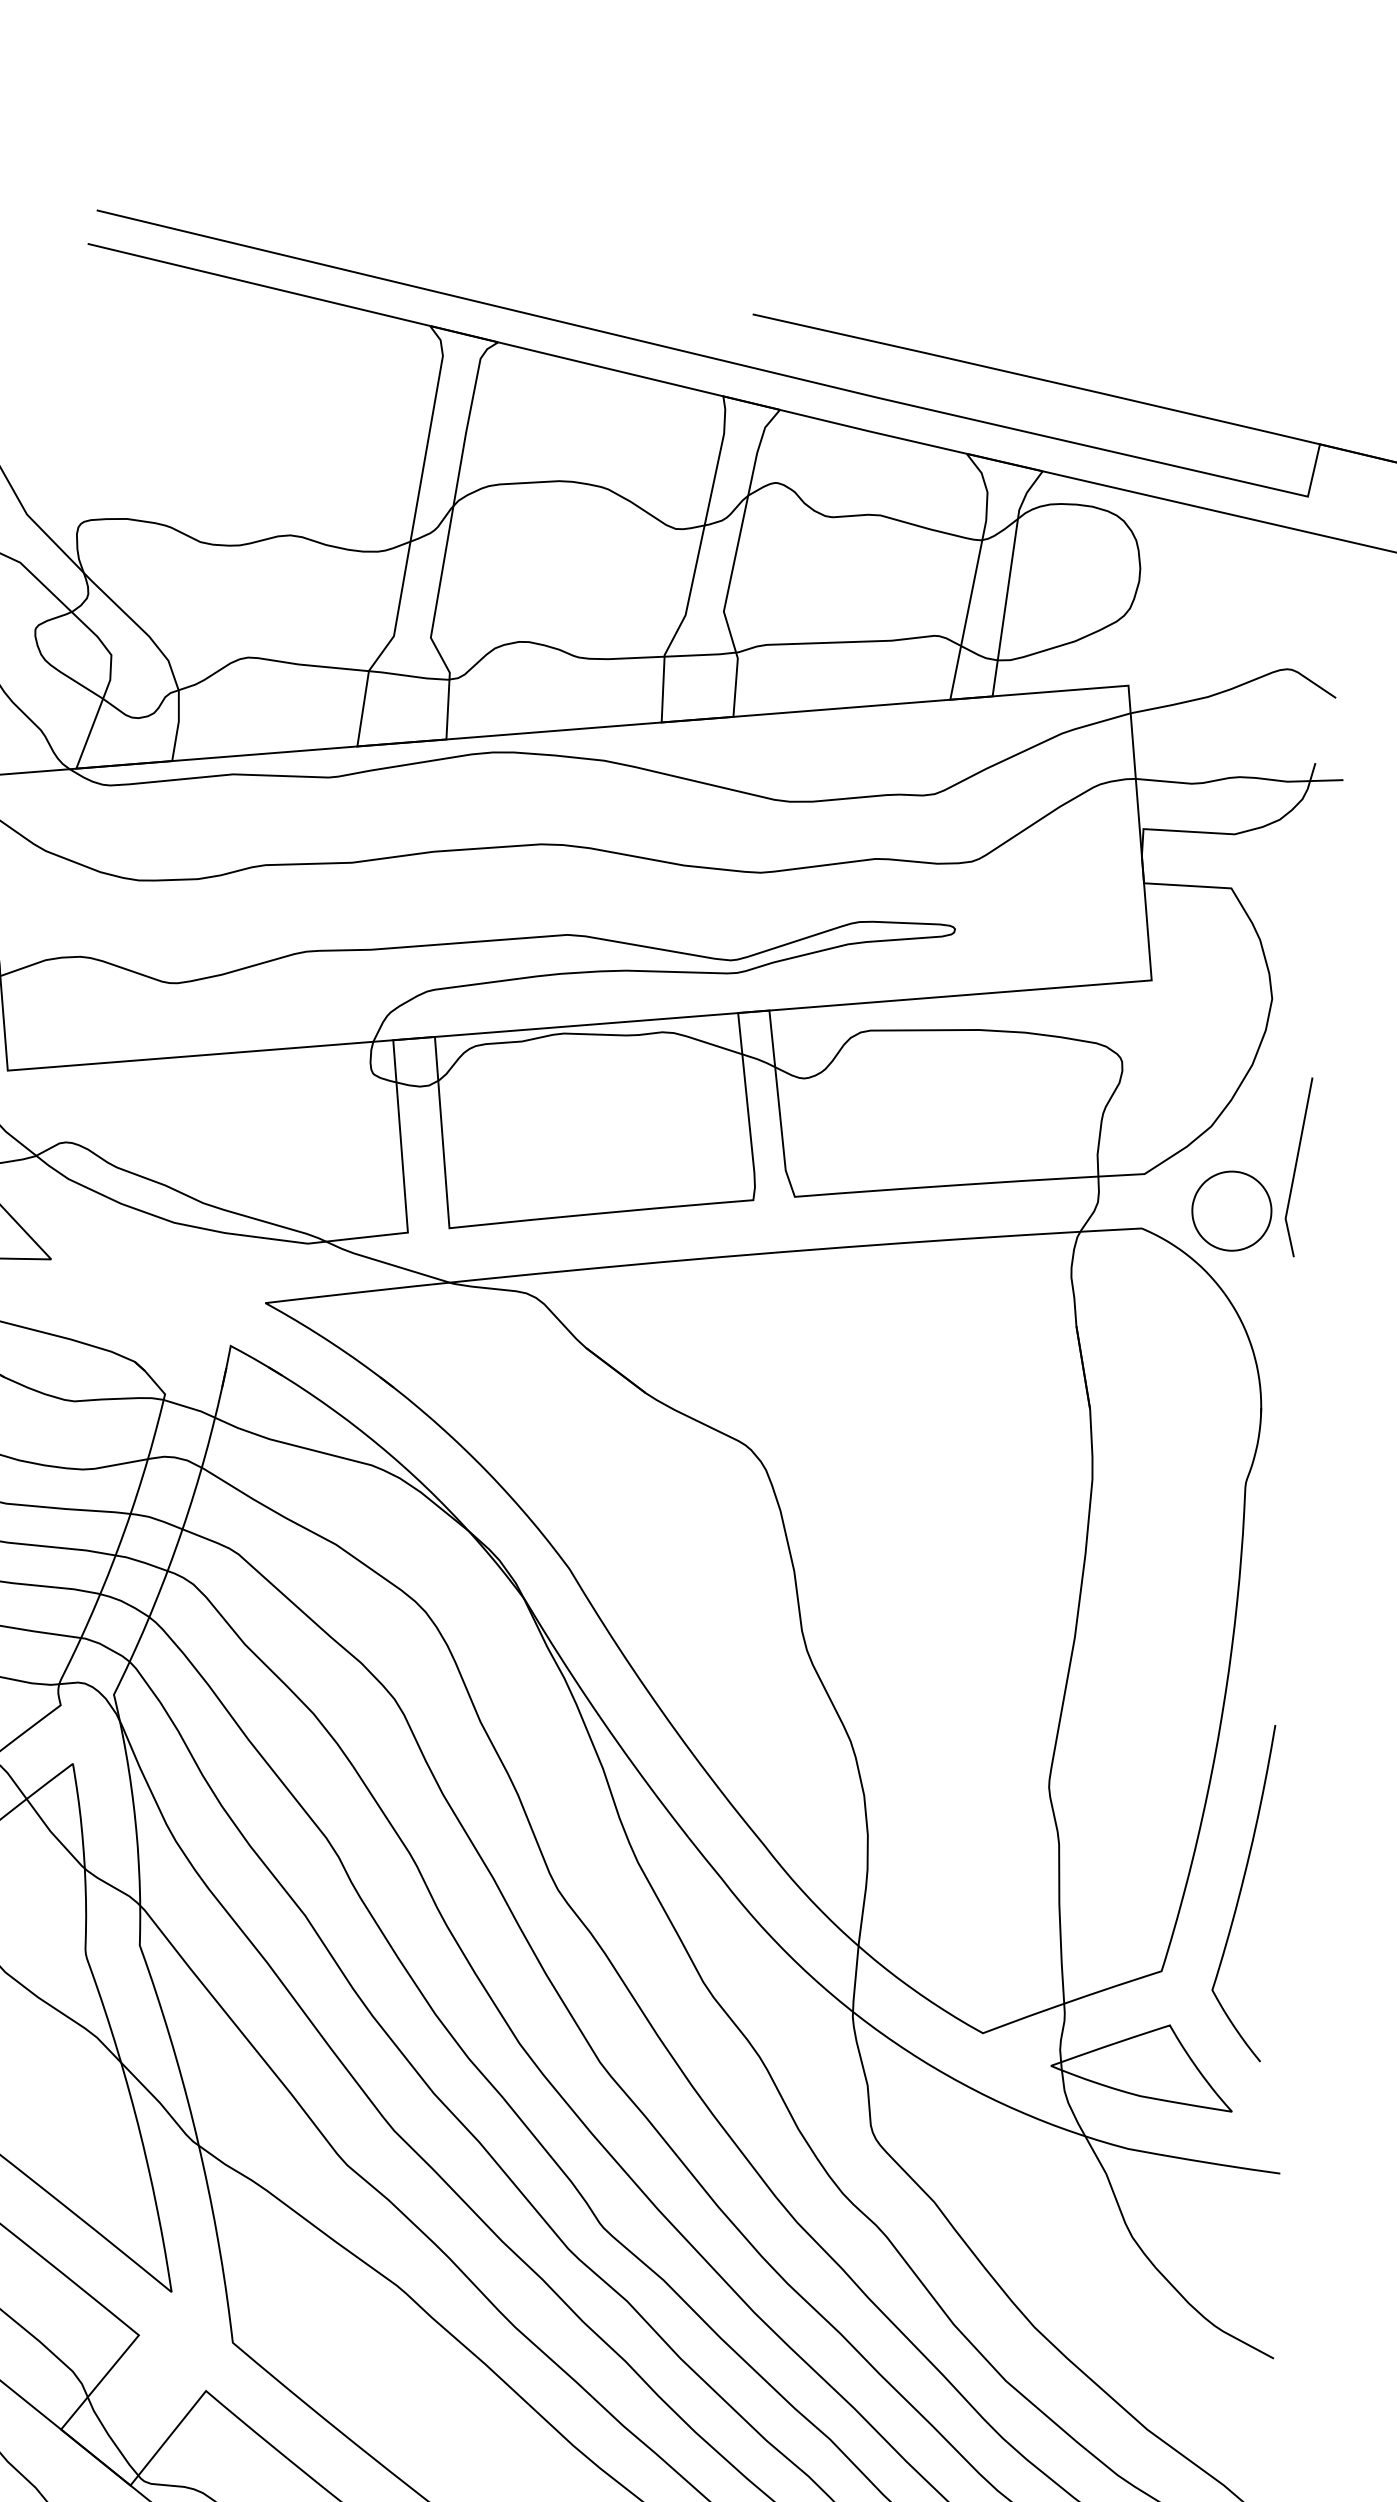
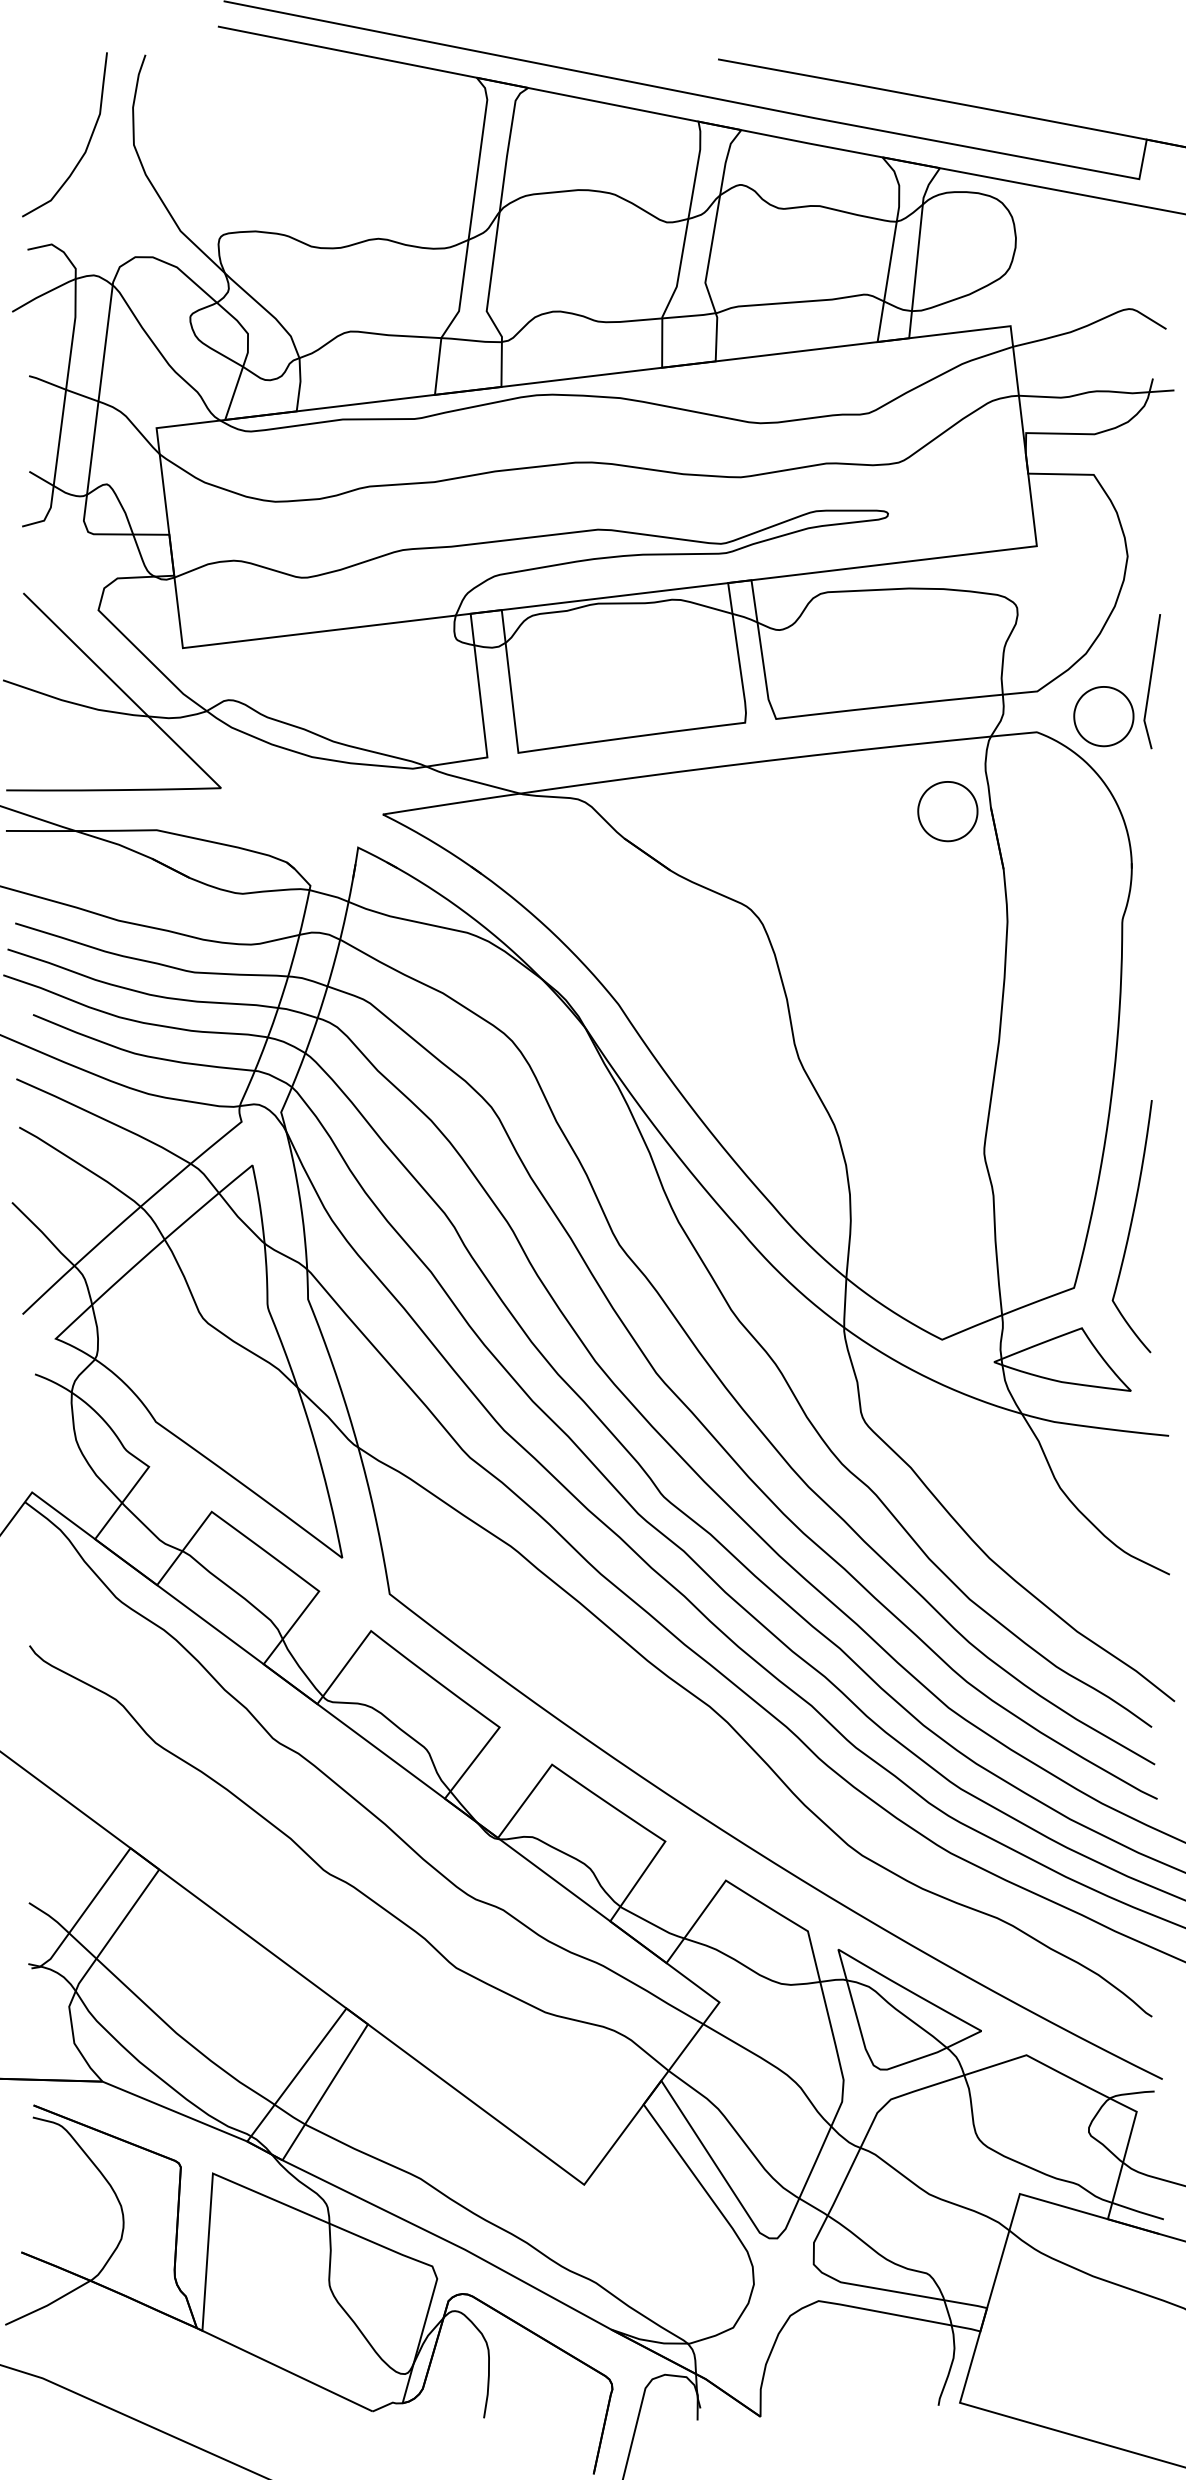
part: (1018, 1329) -> (947, 811), added

